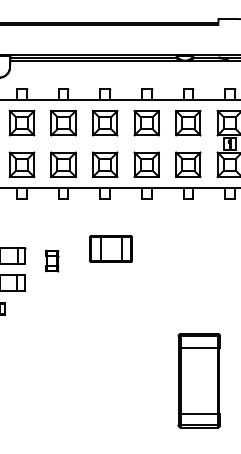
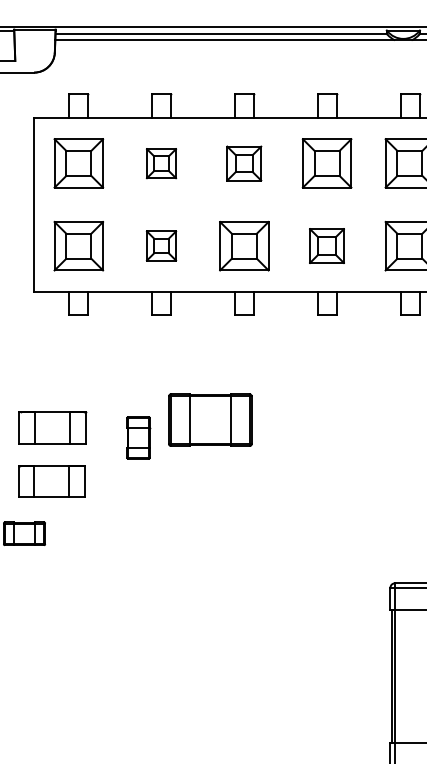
part: (63, 123) -> (161, 164), size x0.6
part: (104, 123) -> (243, 164), size x0.7
part: (63, 164) -> (161, 245), size x0.6
part: (146, 164) -> (326, 245), size x0.7
part: (110, 248) -> (209, 418), moved

